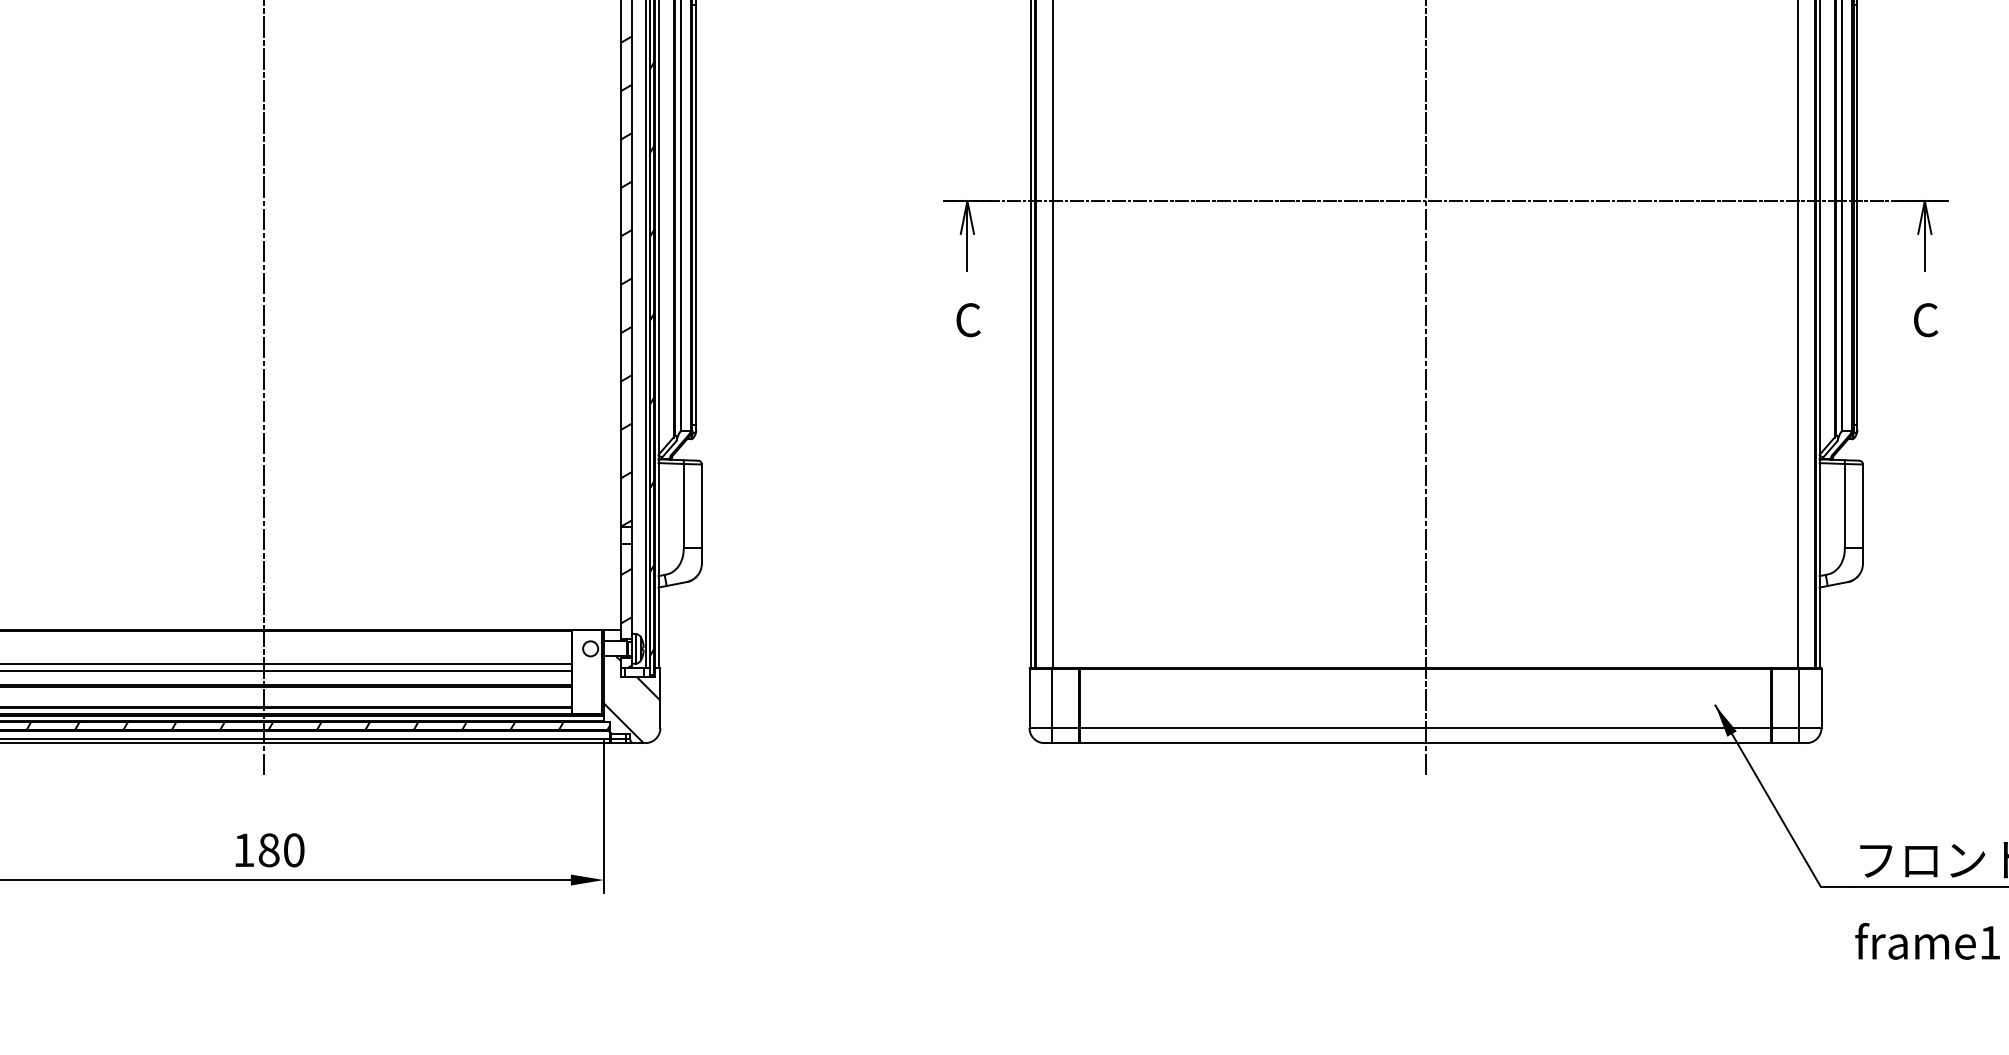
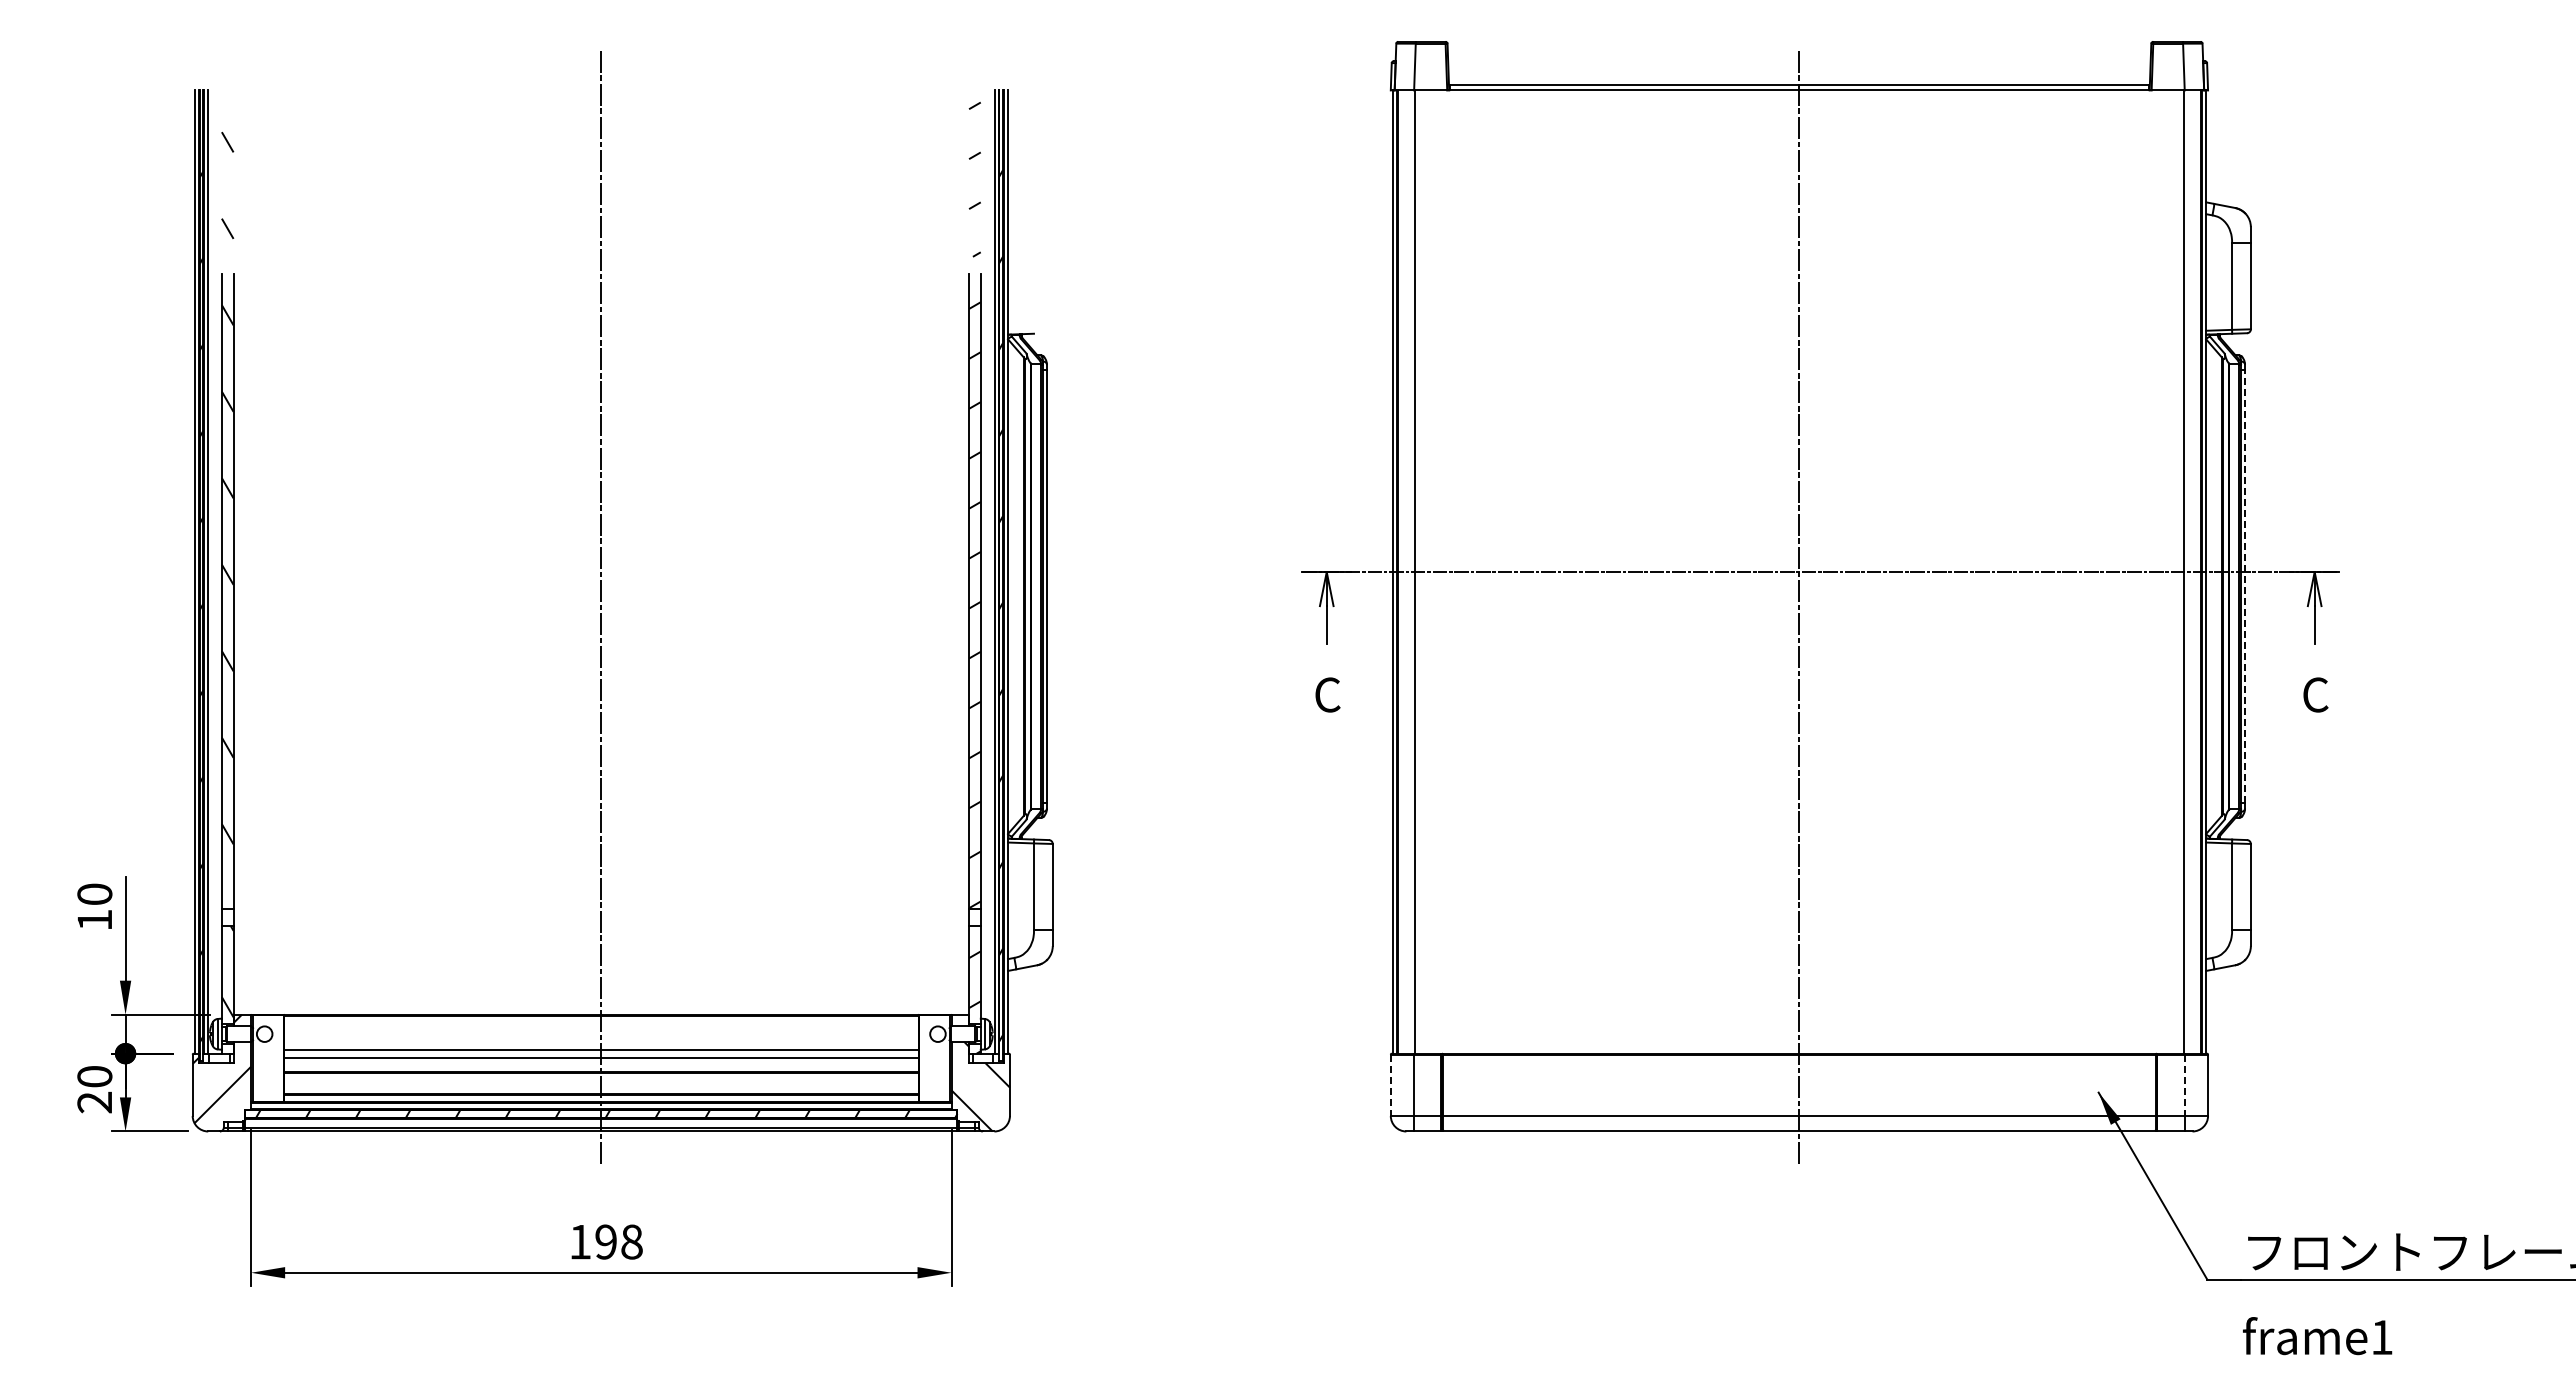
line: (1857, 214) -> (2245, 586), solid -> dashed
line: (1029, 698) -> (1390, 1085), solid -> dashed
line: (1798, 698) -> (2184, 1085), solid -> dashed
text: (281, 849) -> (618, 1241), 180 -> 198

